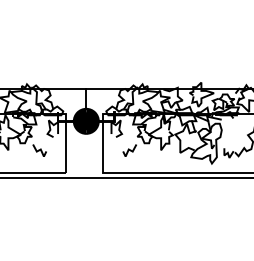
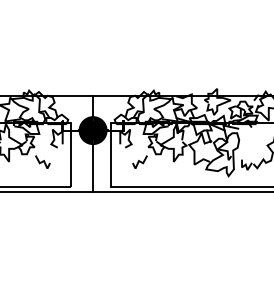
line: (86, 156) -> (93, 168), added

